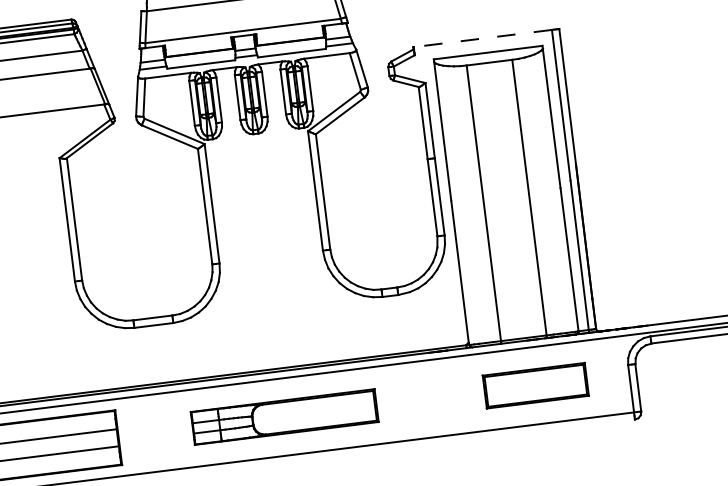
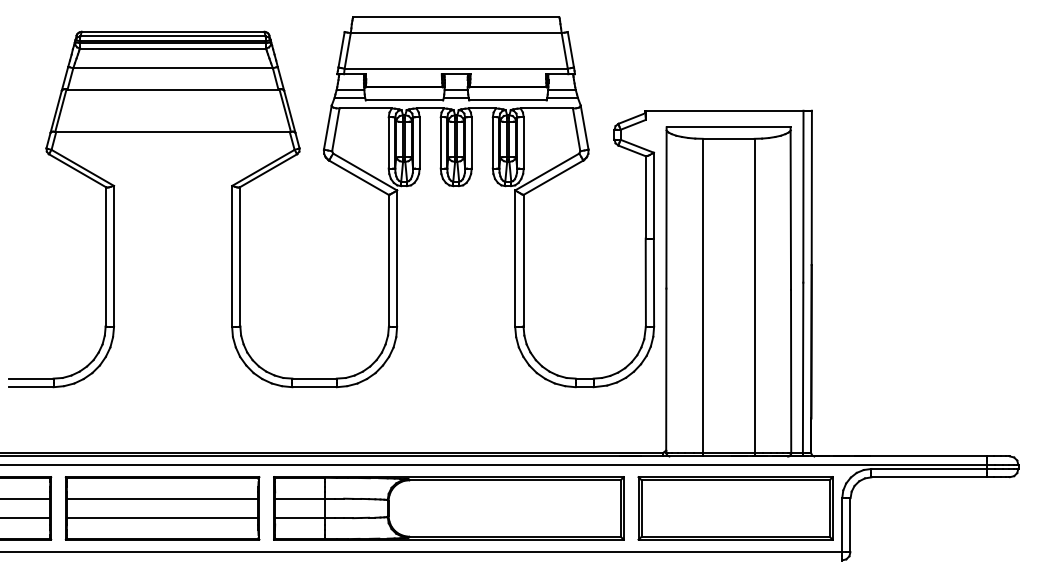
line: (482, 38) -> (724, 110), dashed -> solid
part: (535, 385) -> (735, 508), size x1.67
part: (284, 417) -> (448, 508), size x1.67

